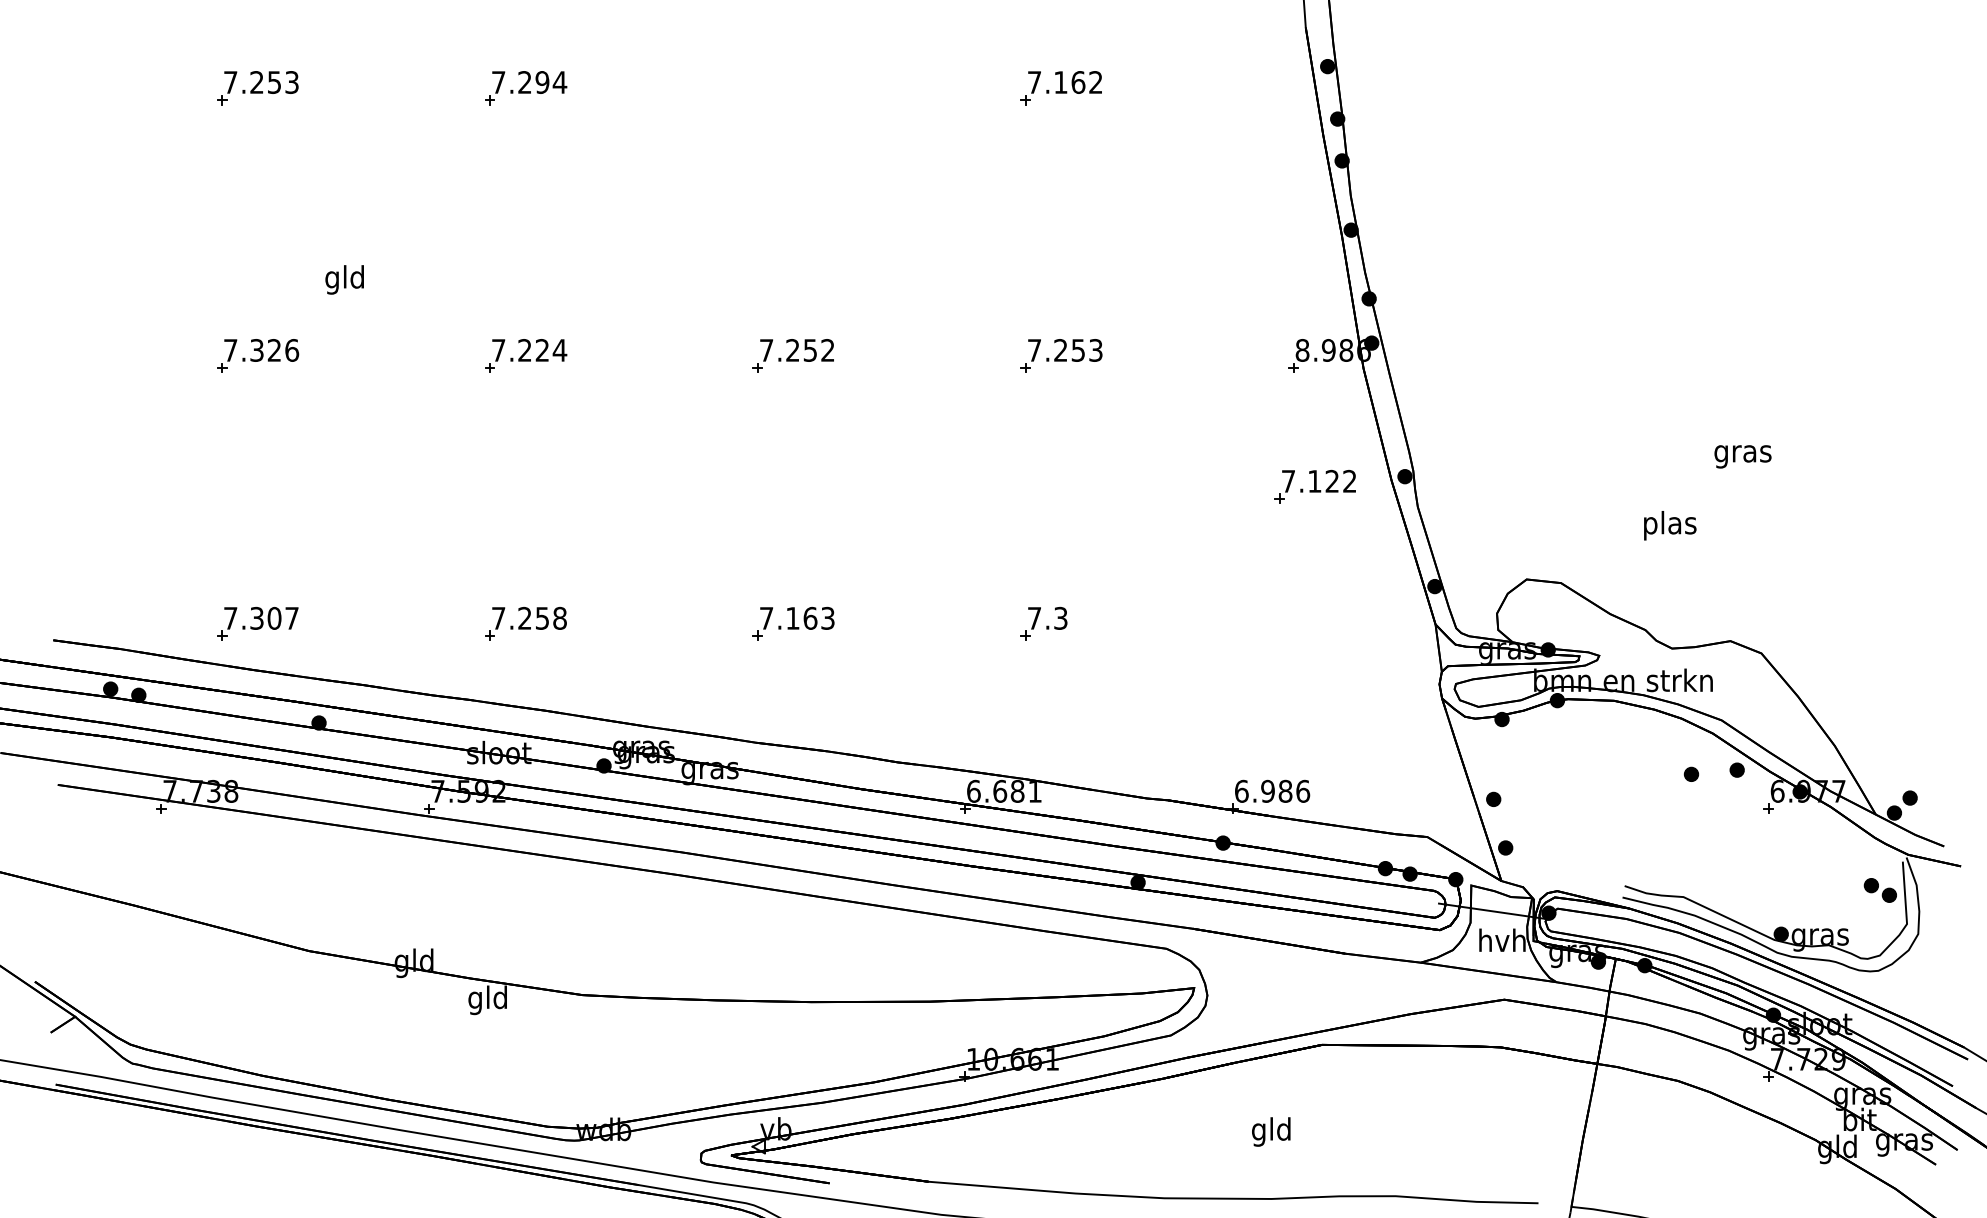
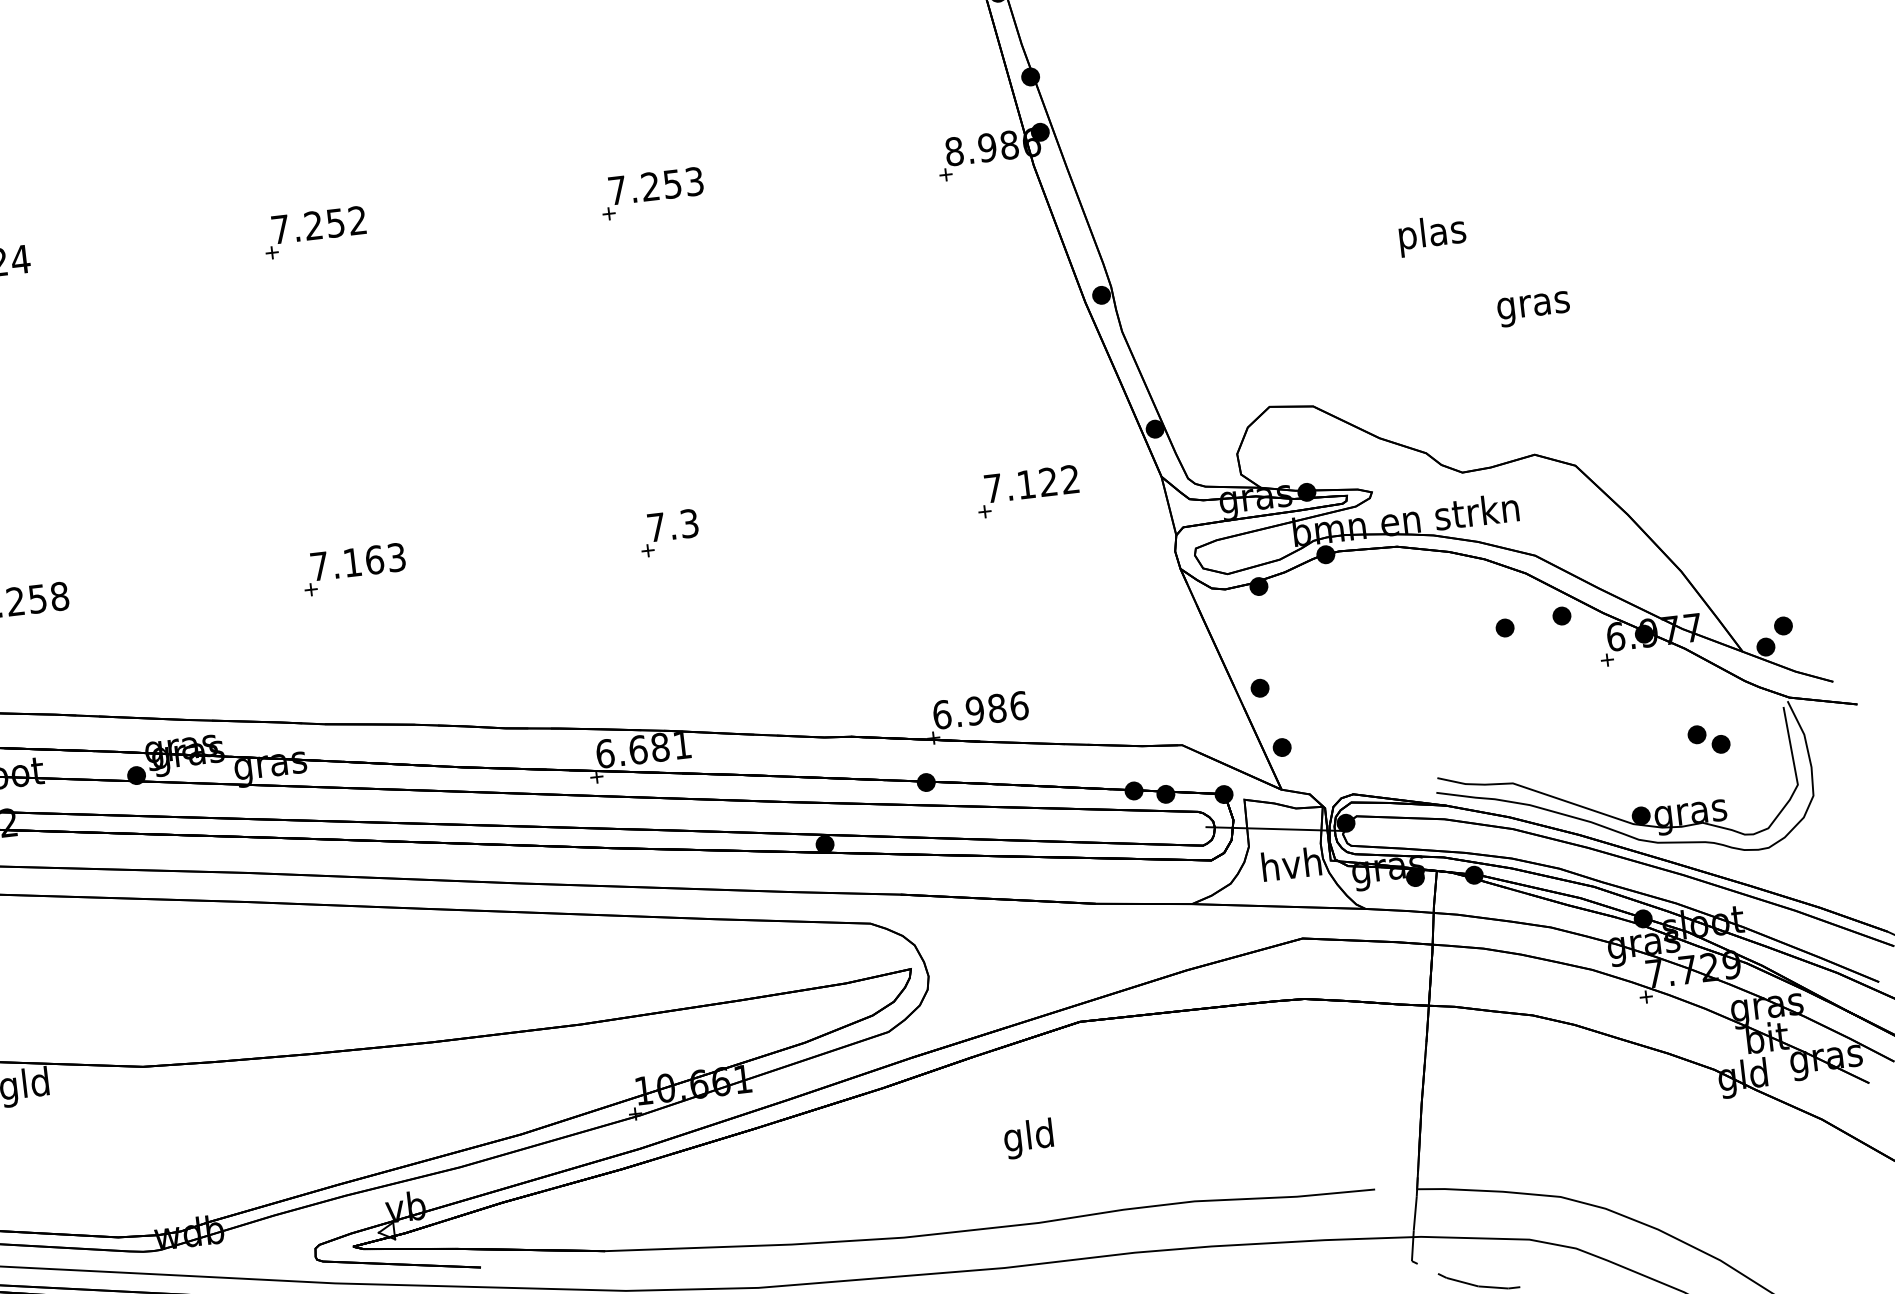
text: (1742, 456) -> (1533, 308), moved
part: (1314, 486) -> (1026, 491), moved
text: (1670, 525) -> (1432, 235), moved
part: (1879, 890) -> (1707, 739), moved

